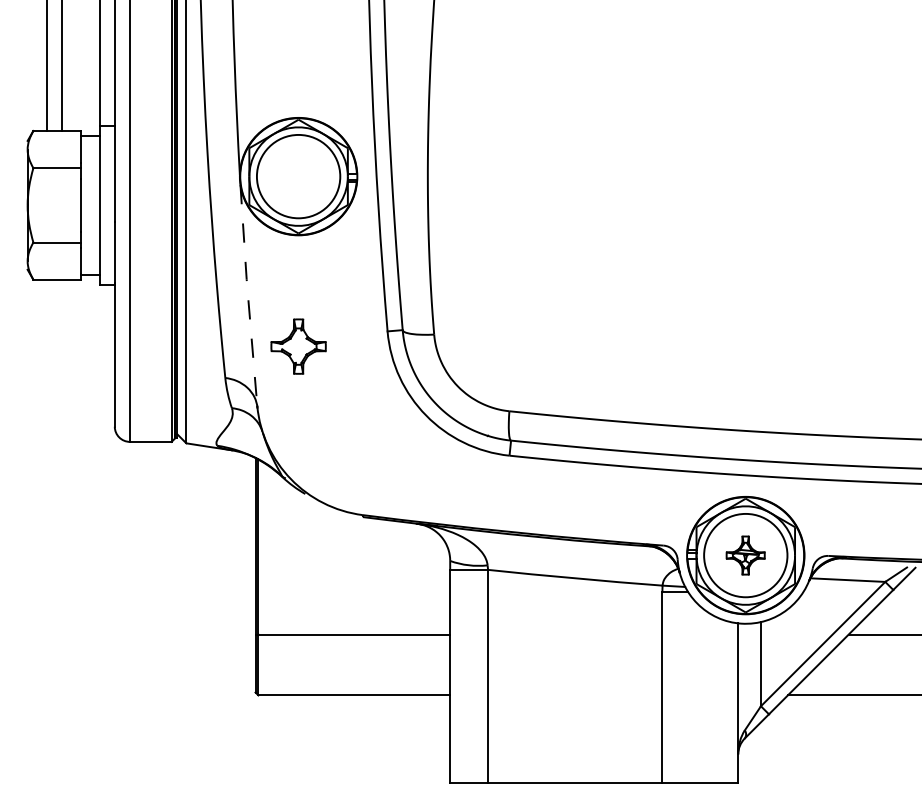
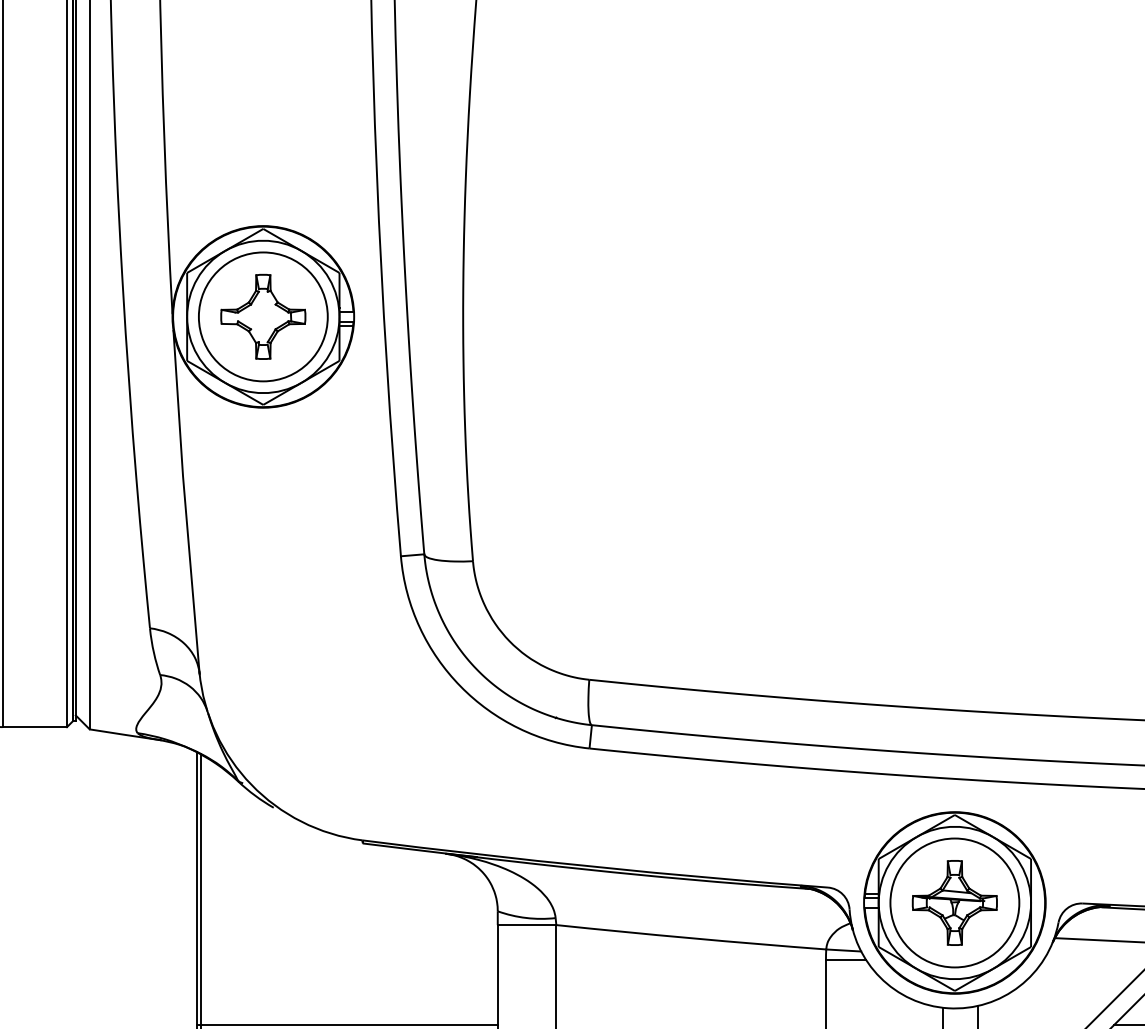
line: (248, 295) -> (185, 500), dashed -> solid
part: (298, 346) -> (263, 316), moved
part: (745, 555) -> (954, 902), size x1.43

